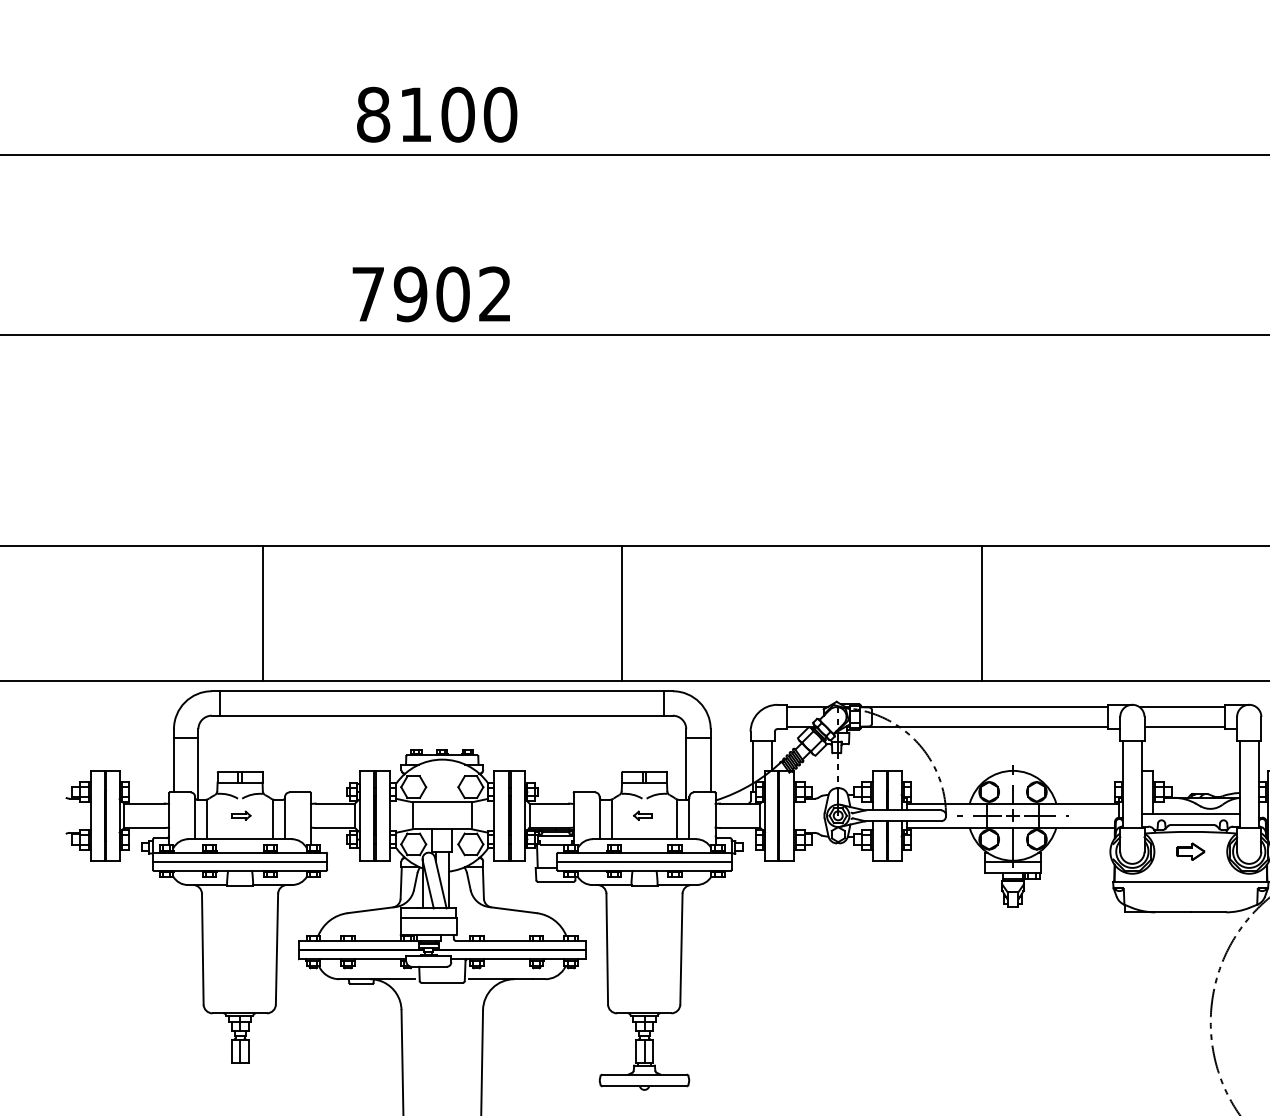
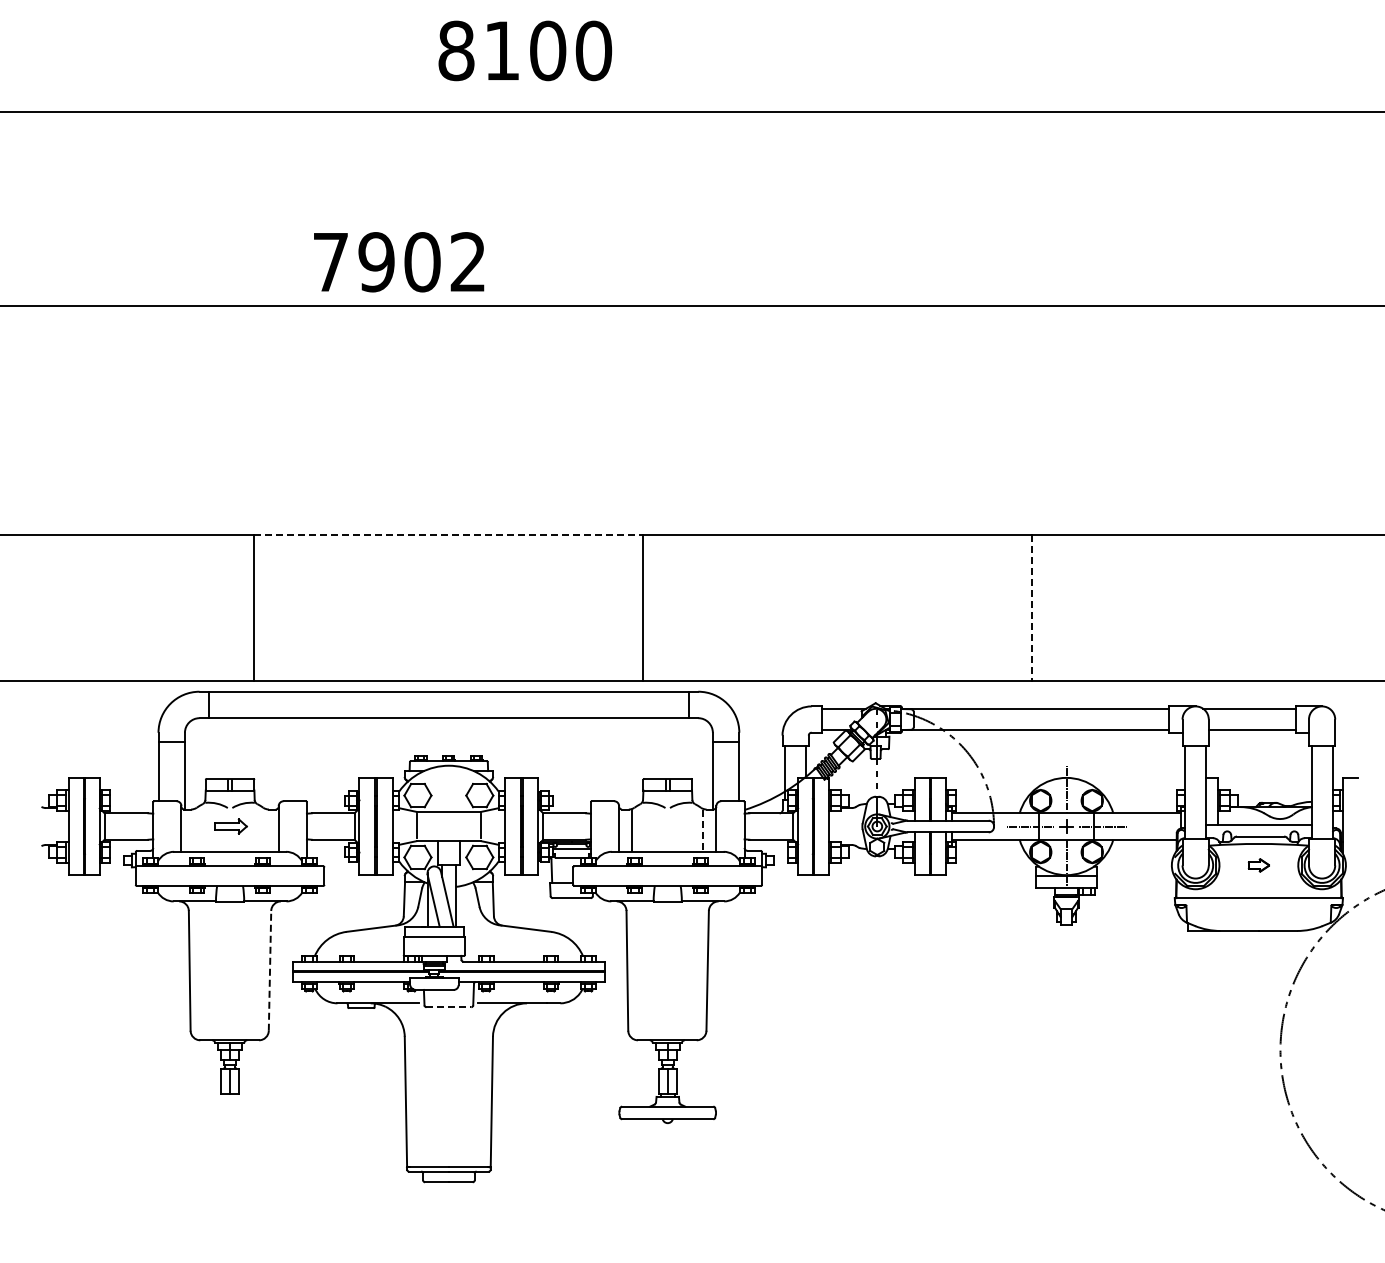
text: (437, 114) -> (525, 50), moved
text: (431, 294) -> (399, 262), moved
line: (441, 545) -> (448, 534), solid -> dashed
line: (981, 613) -> (1032, 607), solid -> dashed
part: (241, 815) -> (231, 826), size x1.6
part: (642, 815) -> (665, 826), removed
line: (207, 818) -> (194, 829), removed
line: (272, 818) -> (265, 829), removed
line: (677, 819) -> (703, 830), solid -> dashed
part: (1190, 851) -> (1258, 865), size x0.7
line: (239, 861) -> (229, 876), removed
line: (644, 861) -> (667, 876), removed
line: (277, 948) -> (270, 970), solid -> dashed
line: (442, 983) -> (449, 1007), solid -> dashed

